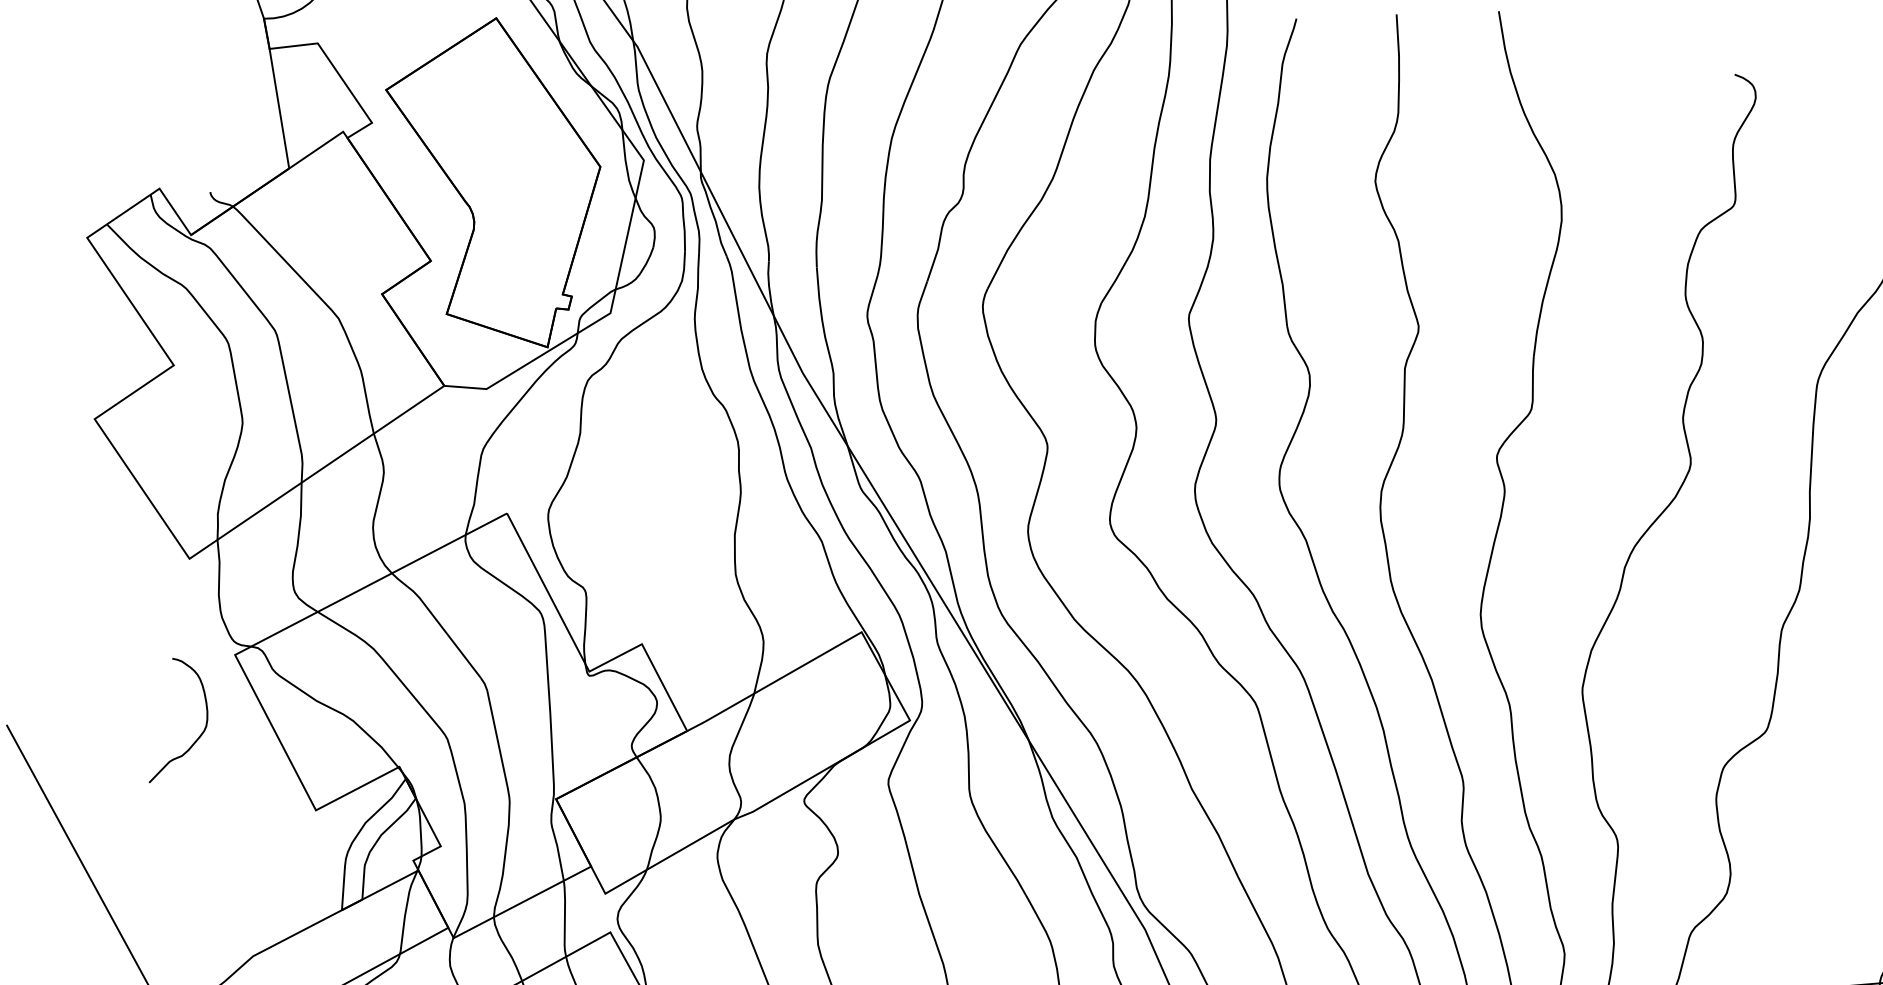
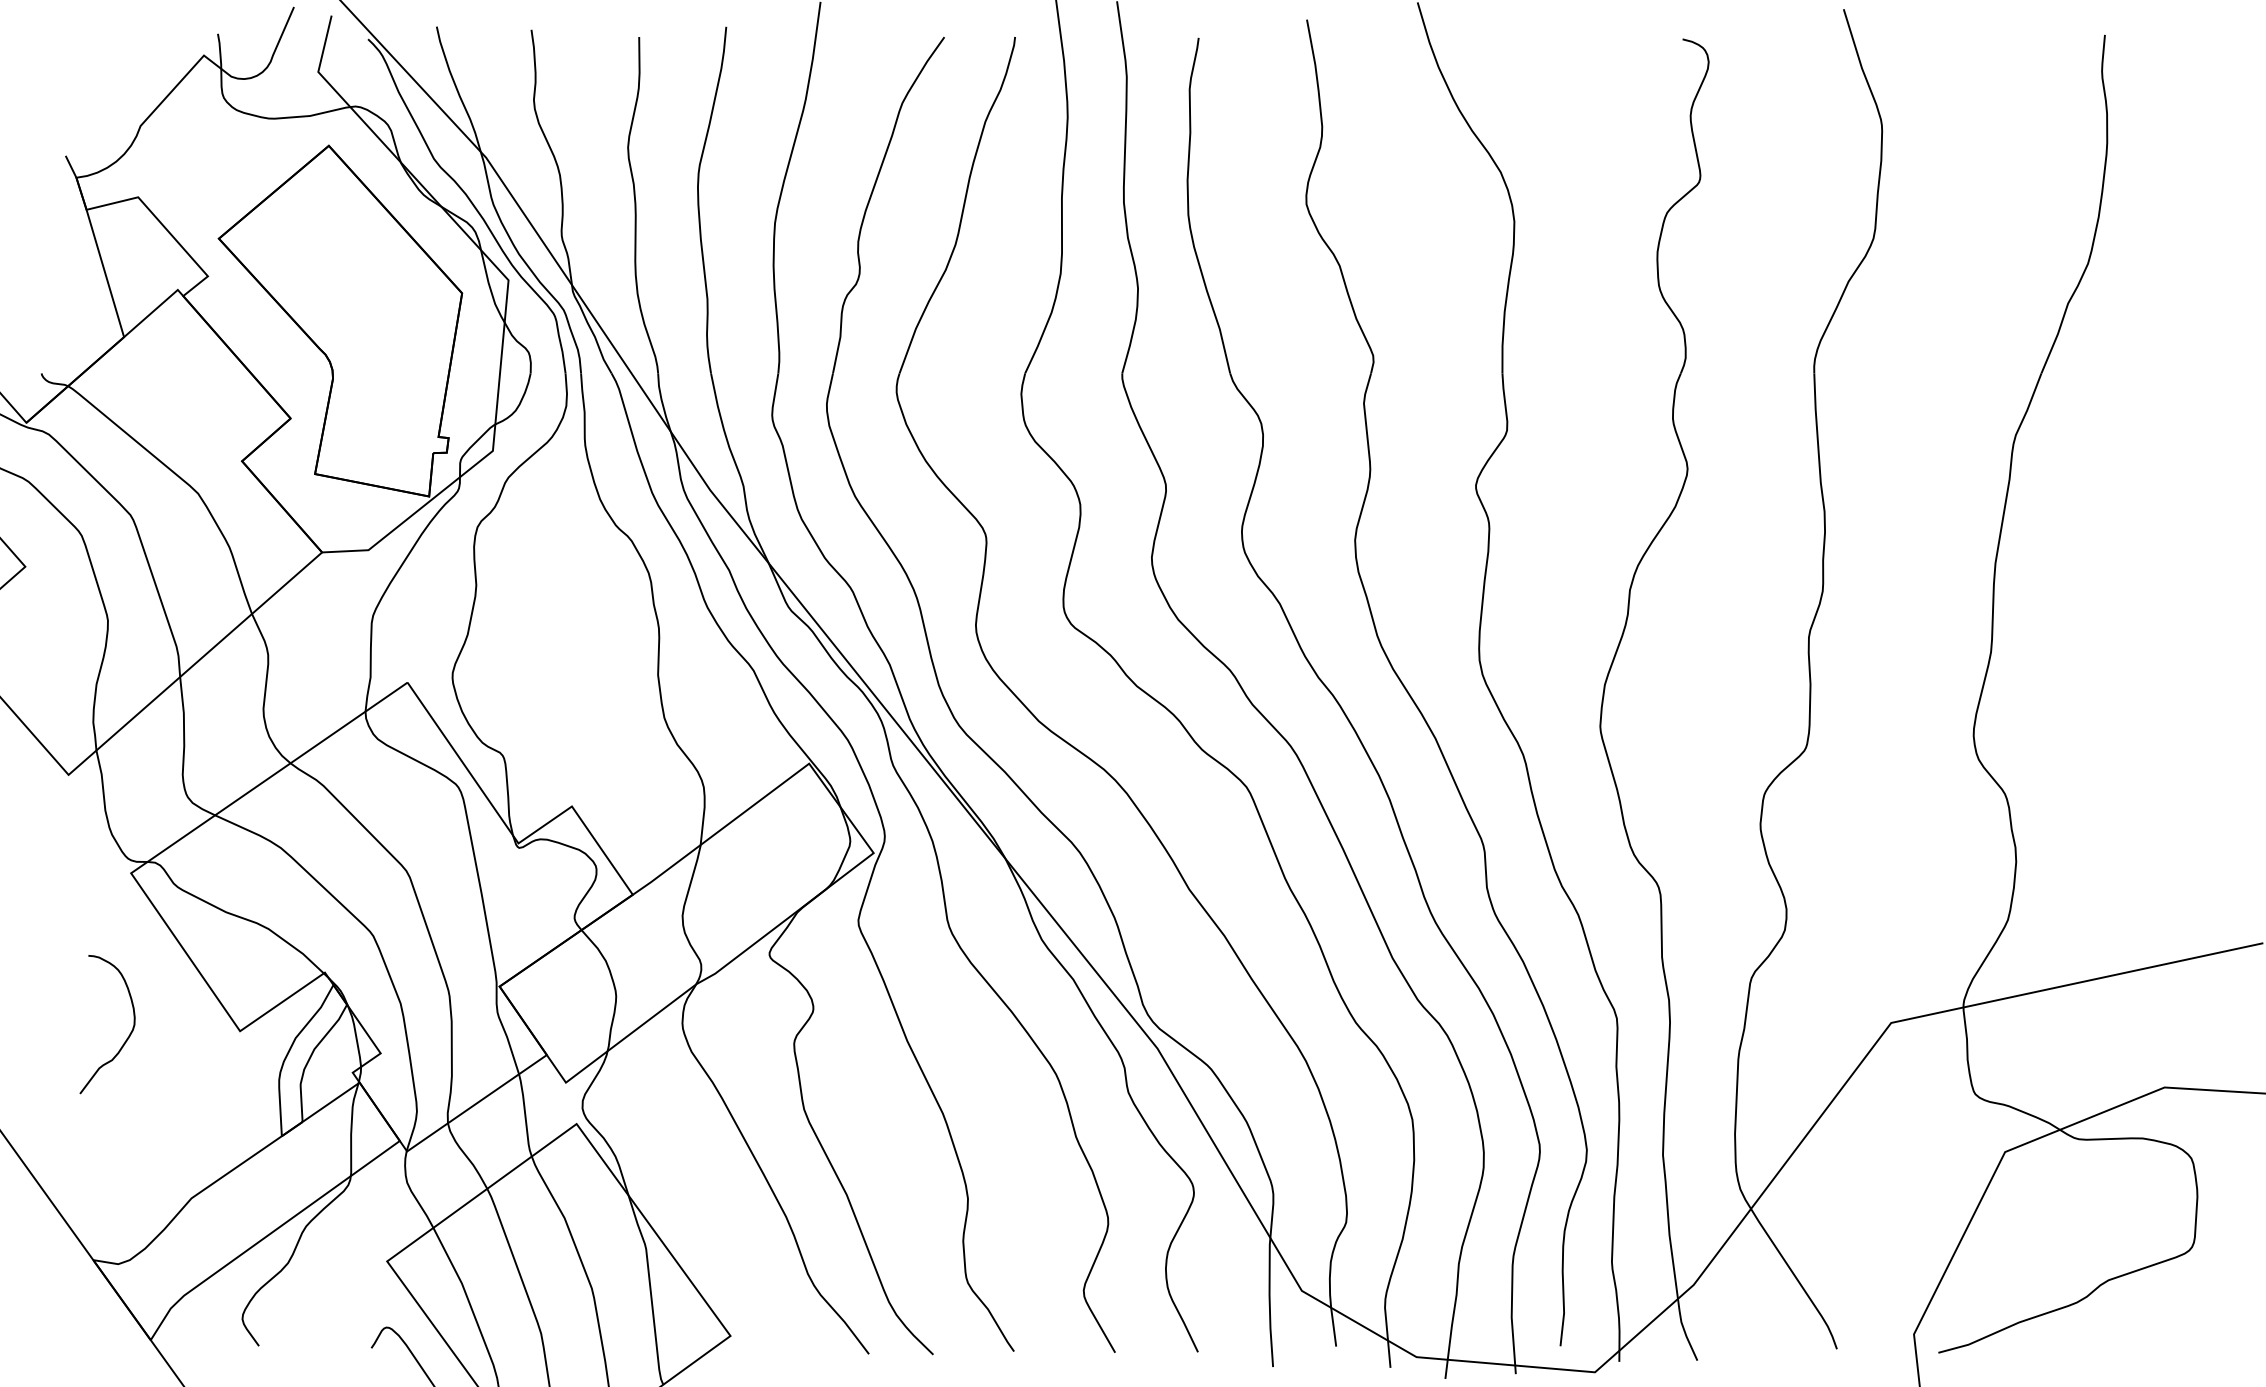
curve: (197, 737) -> (126, 1038), moved

